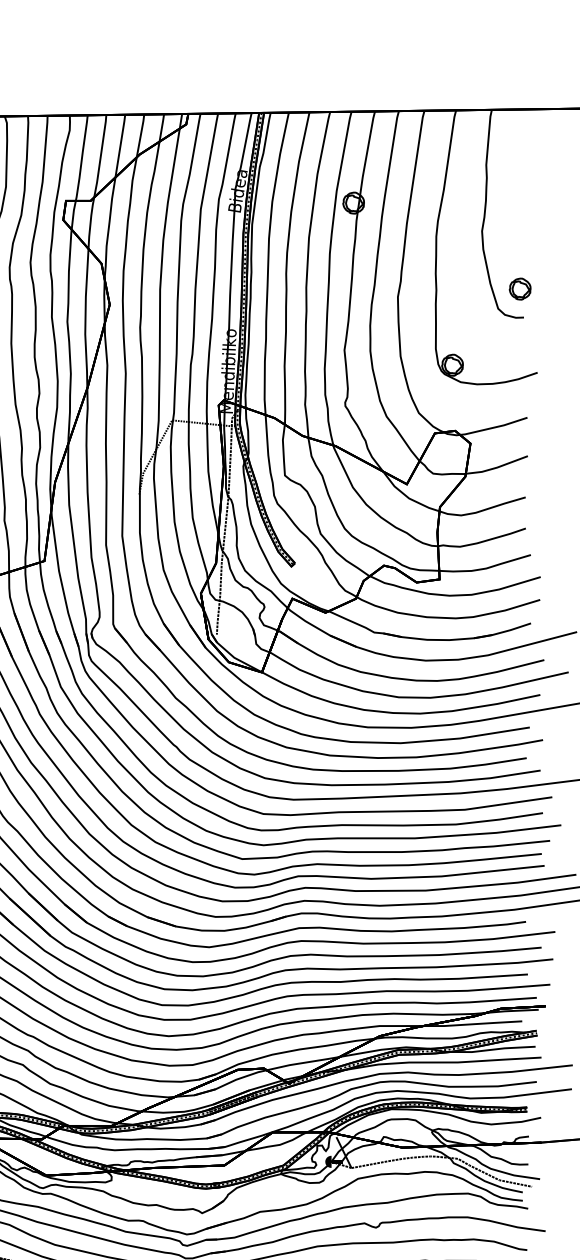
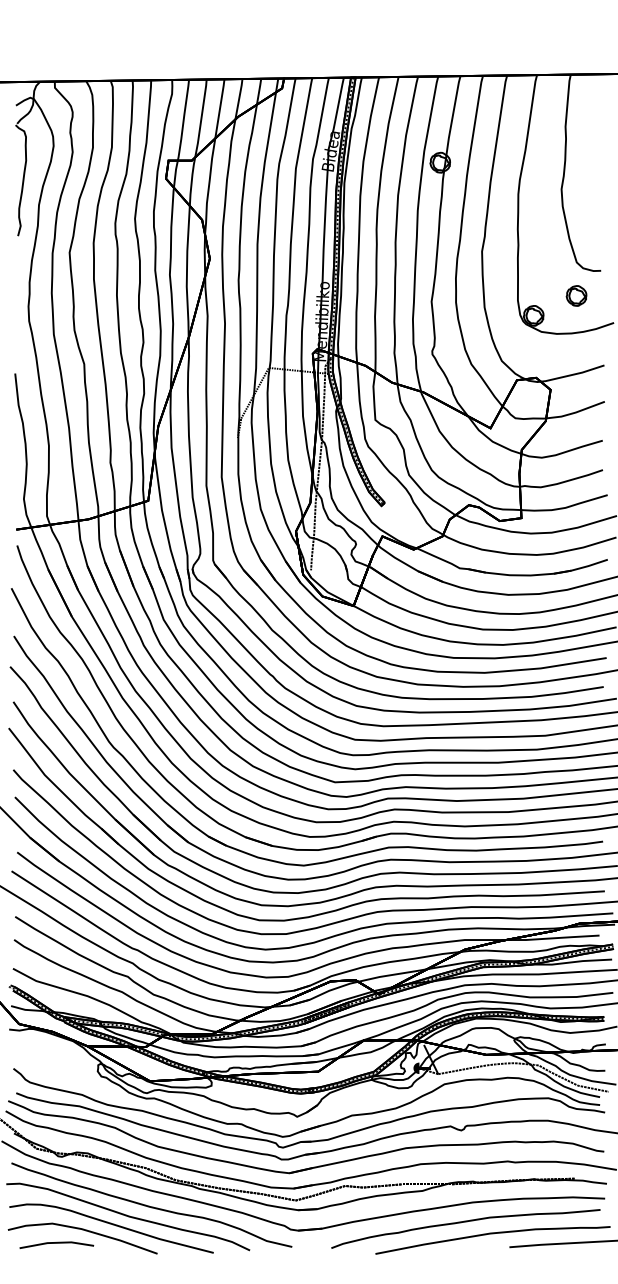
part: (520, 288) -> (576, 295), moved

